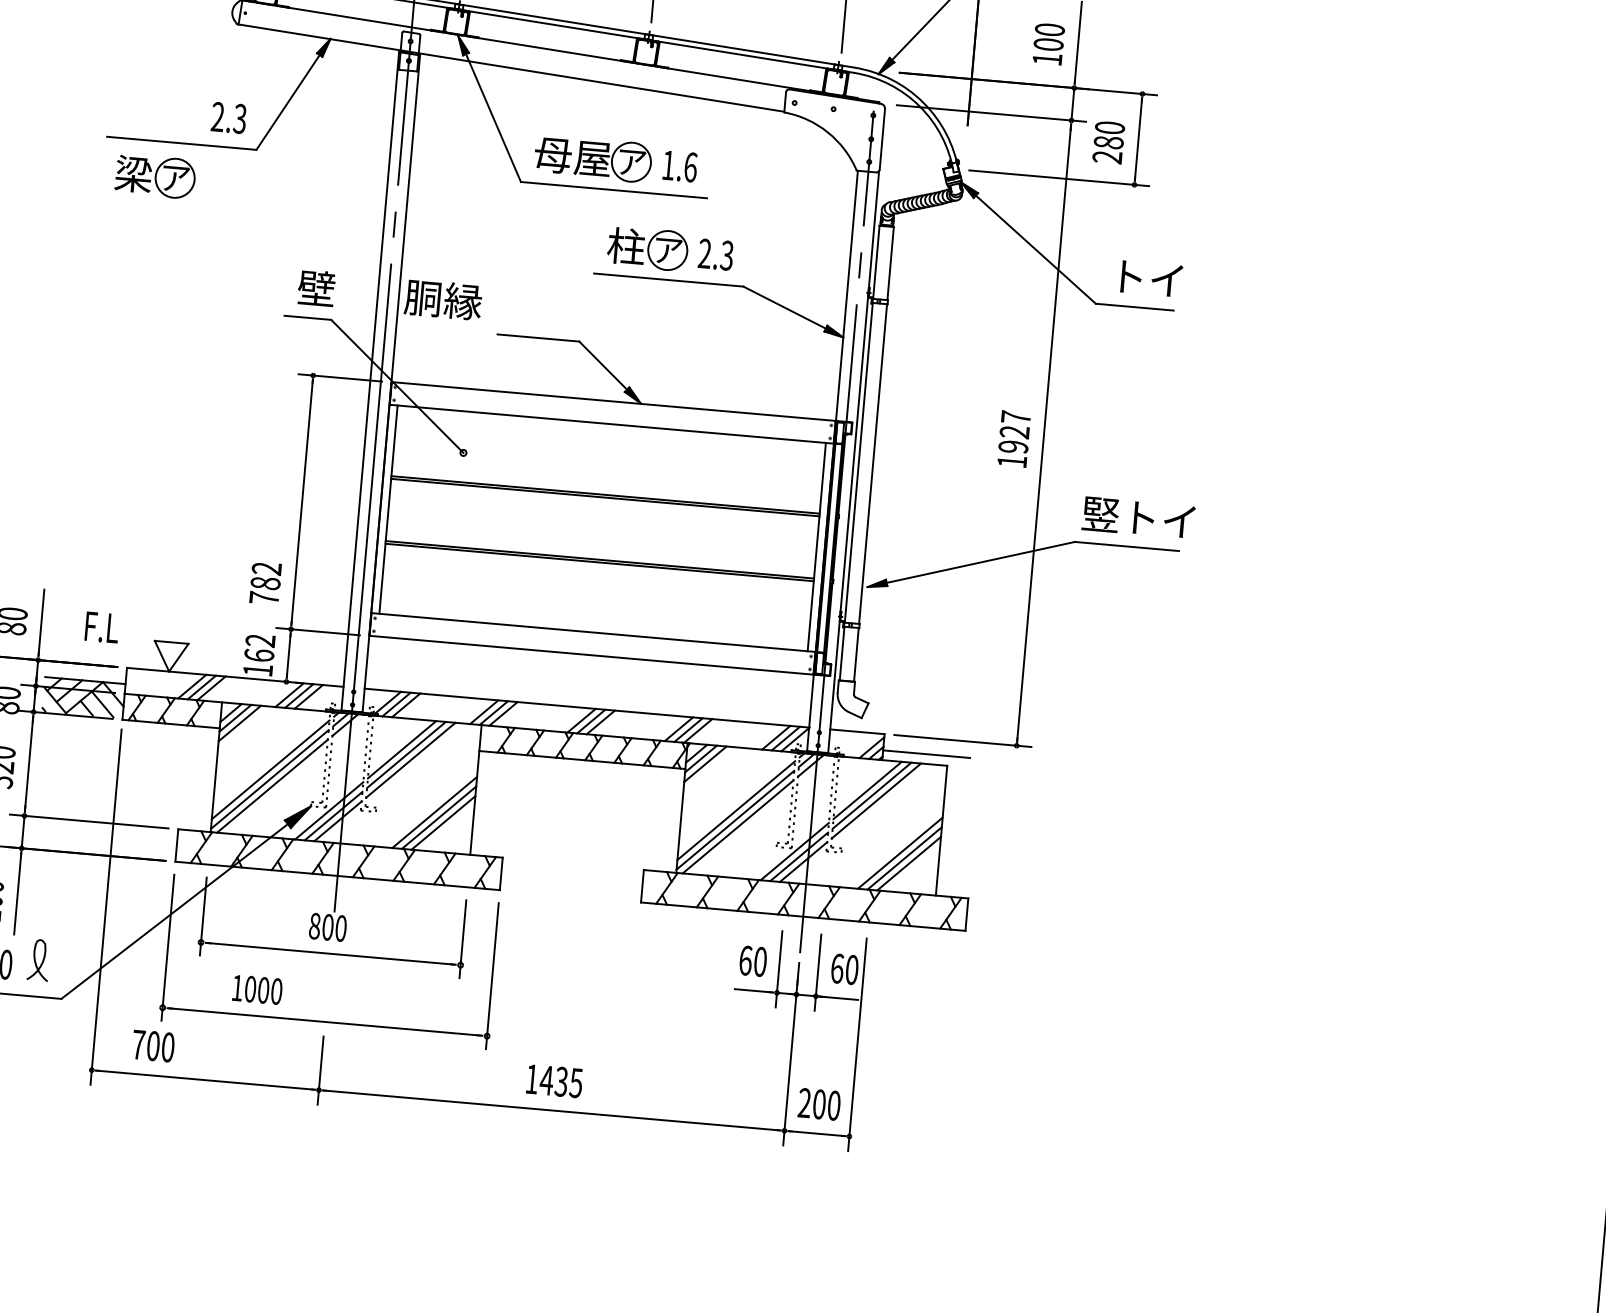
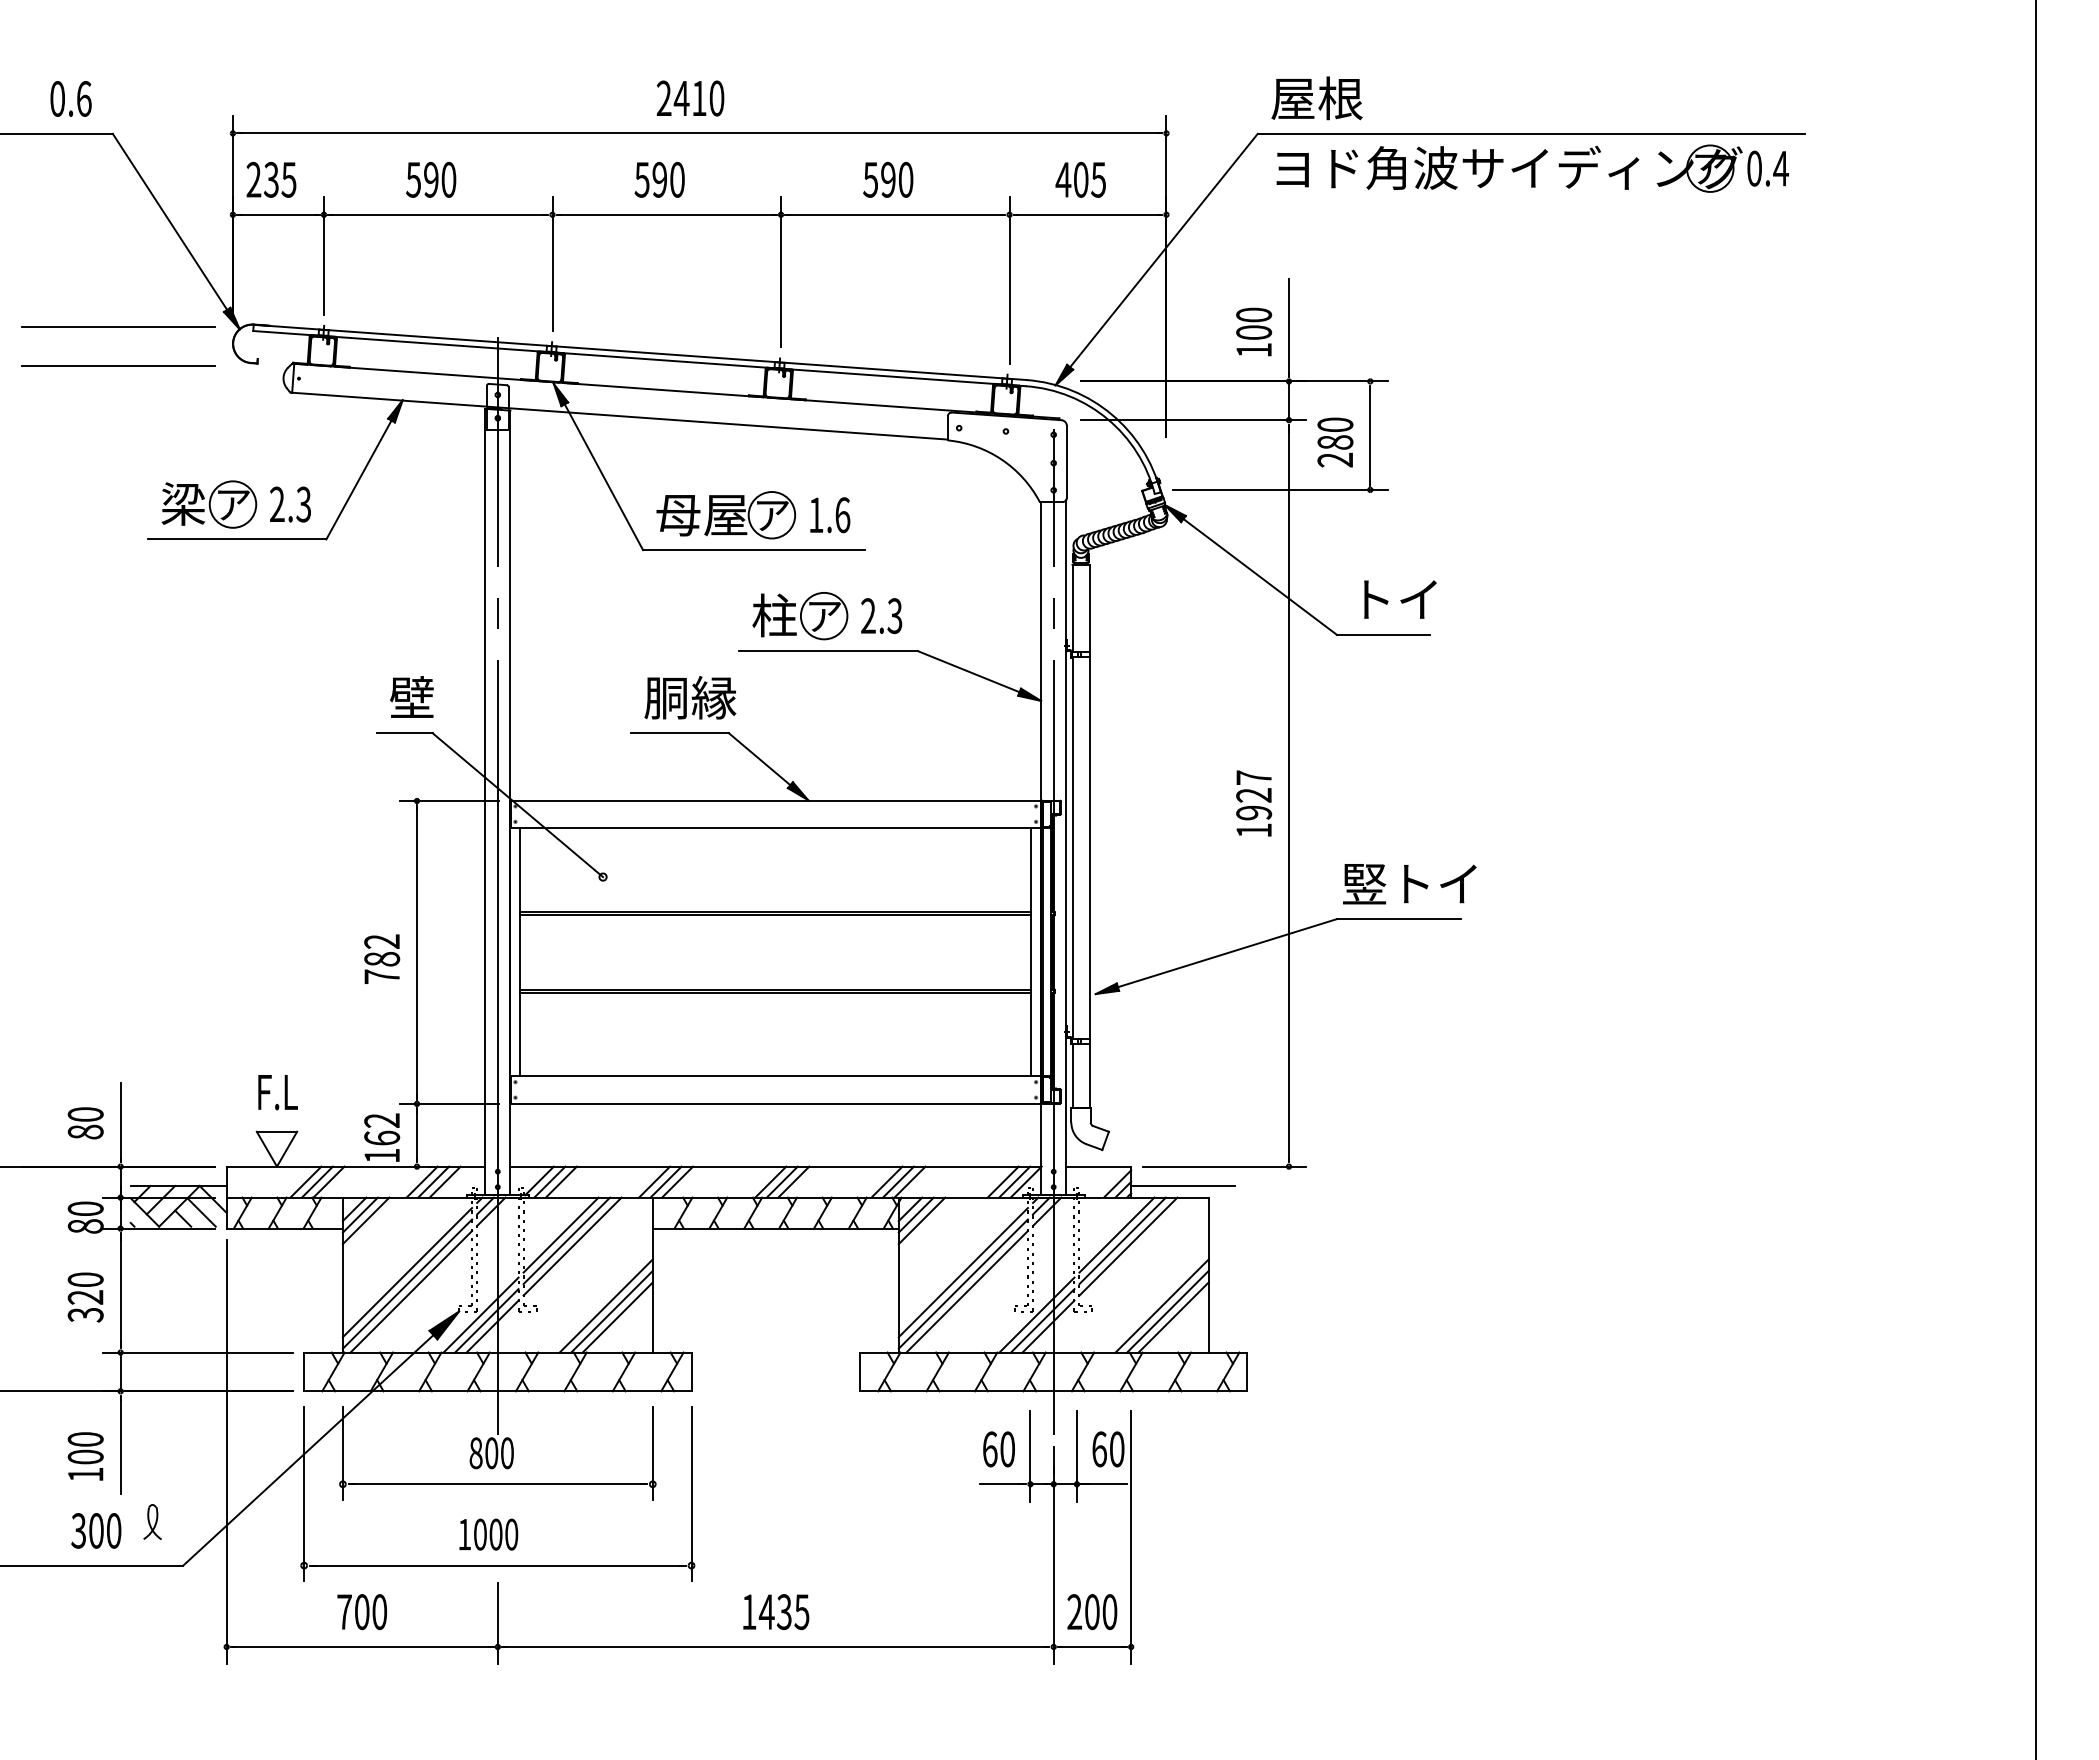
part: (155, 176) -> (209, 504), moved
text: (443, 299) -> (690, 697), moved
text: (265, 582) -> (382, 958), moved
text: (101, 627) -> (277, 1092), moved
part: (38, 959) -> (152, 1521), size x0.71
text: (257, 989) -> (488, 1534), moved
text: (152, 1046) -> (361, 1612), moved

